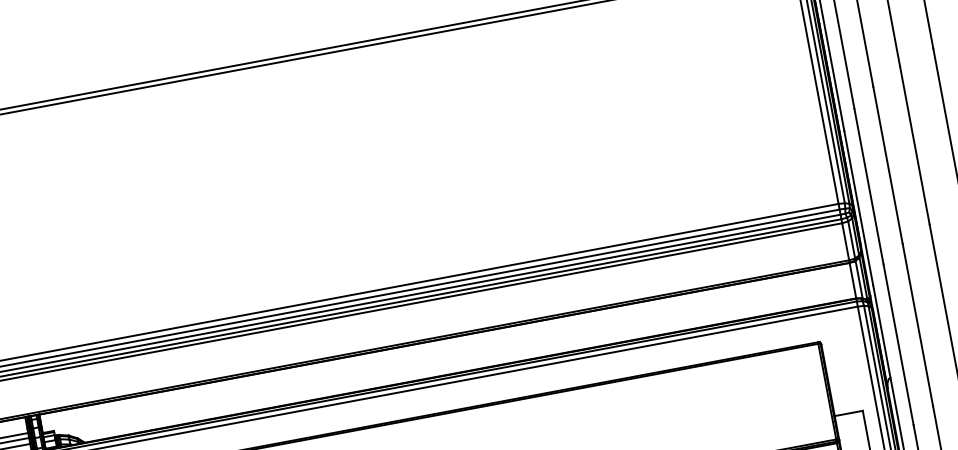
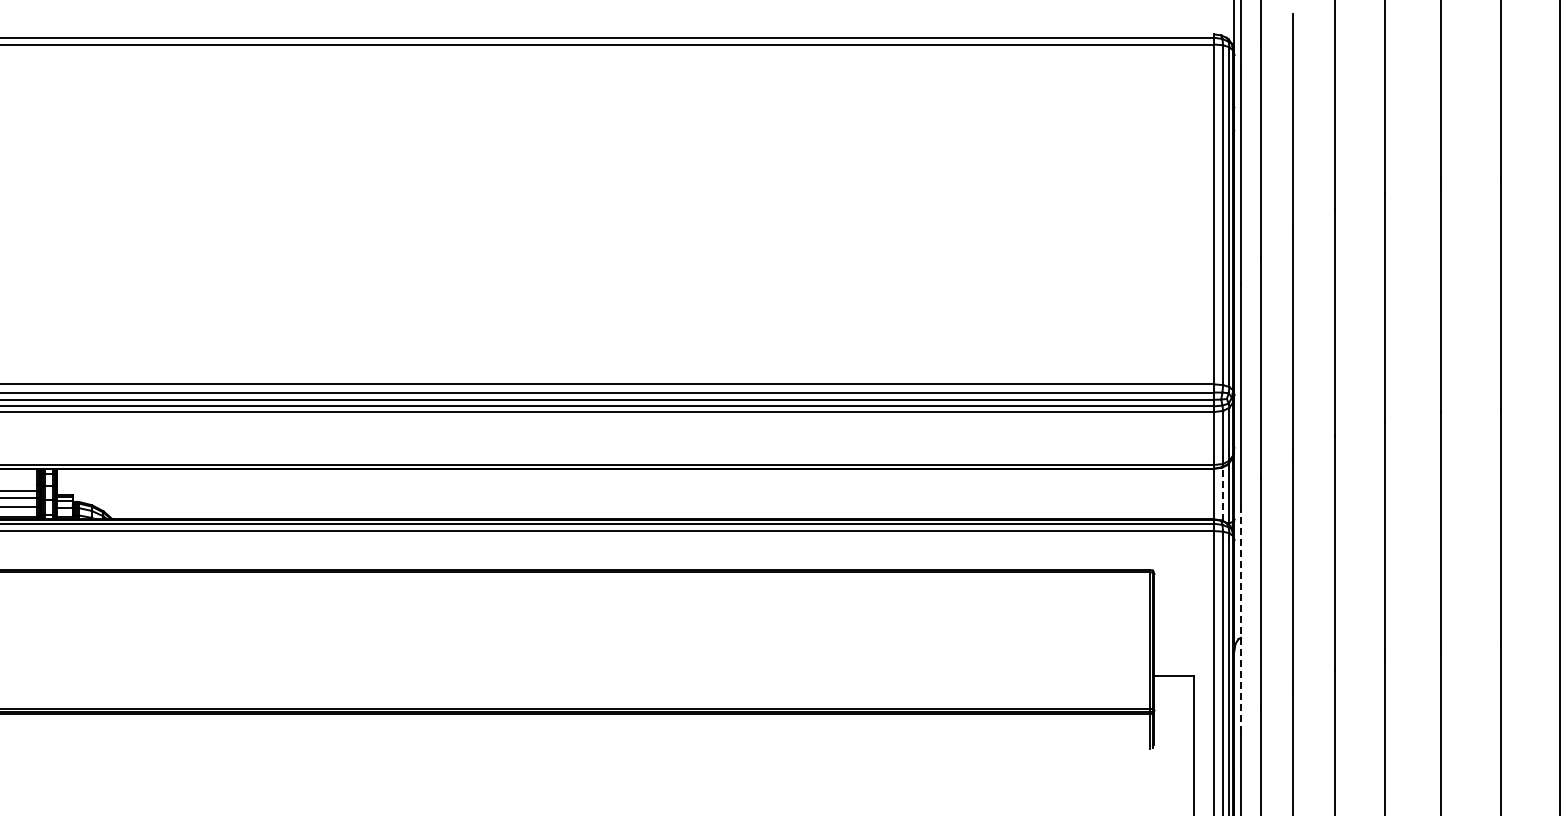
line: (859, 279) -> (1223, 494), solid -> dashed
line: (888, 364) -> (1241, 619), solid -> dashed

